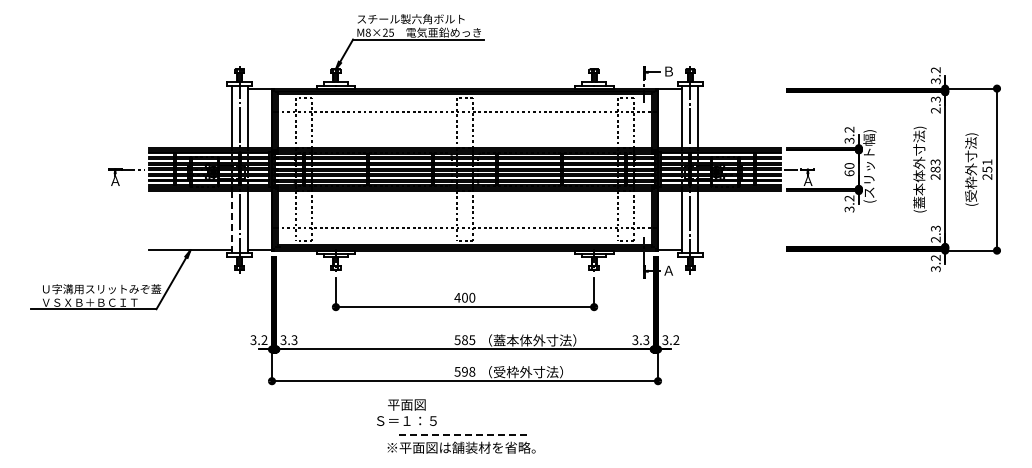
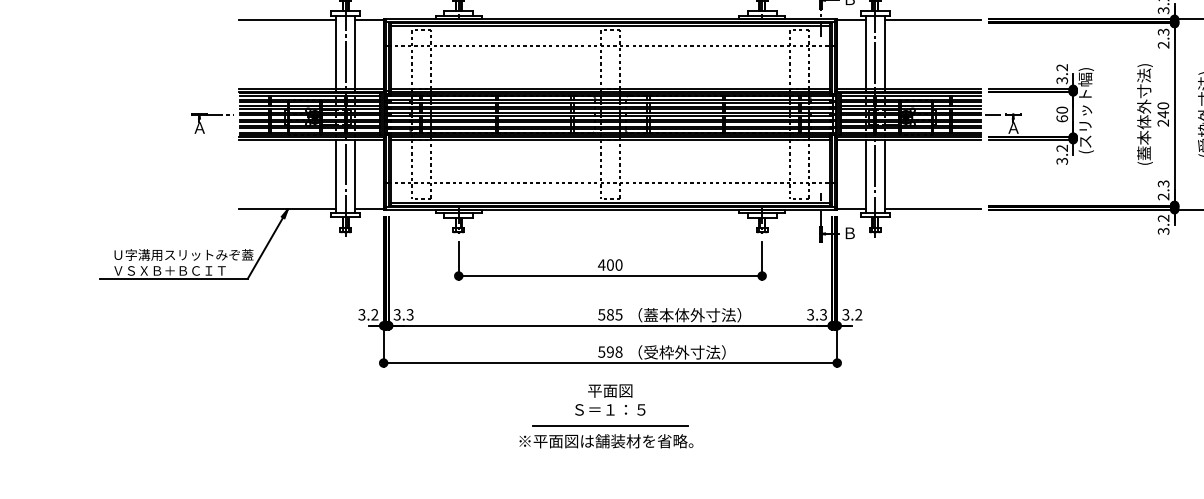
line: (190, 88) -> (287, 19), added
line: (739, 88) -> (932, 19), added
text: (935, 165) -> (1163, 109), 283 -> 240
line: (231, 221) -> (336, 175), dashed -> solid
line: (739, 250) -> (932, 209), added
text: (668, 270) -> (849, 233), Ａ -> Ｂ
text: (406, 412) -> (609, 399), moved
line: (465, 434) -> (611, 425), dashed -> solid

